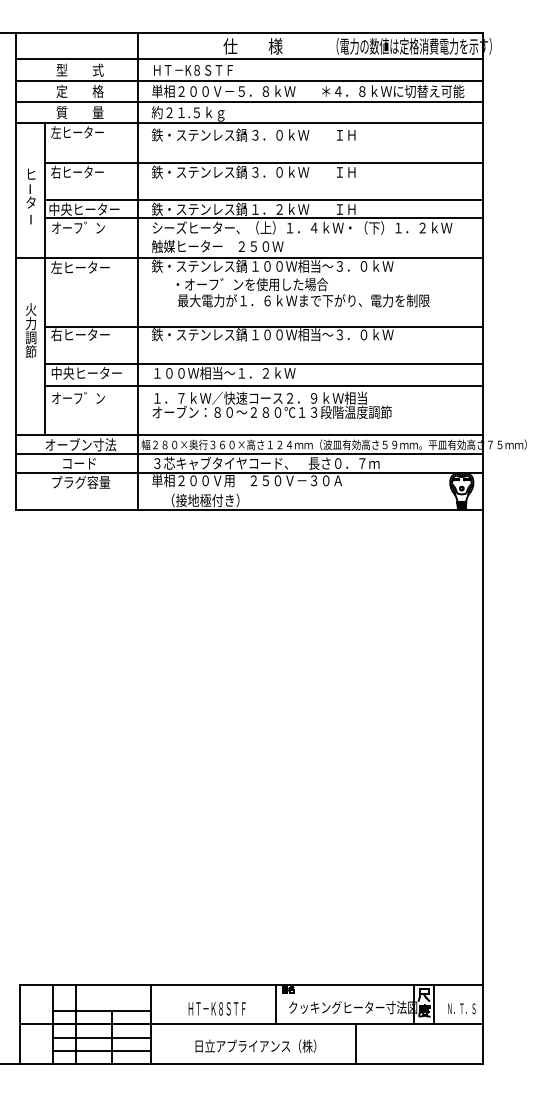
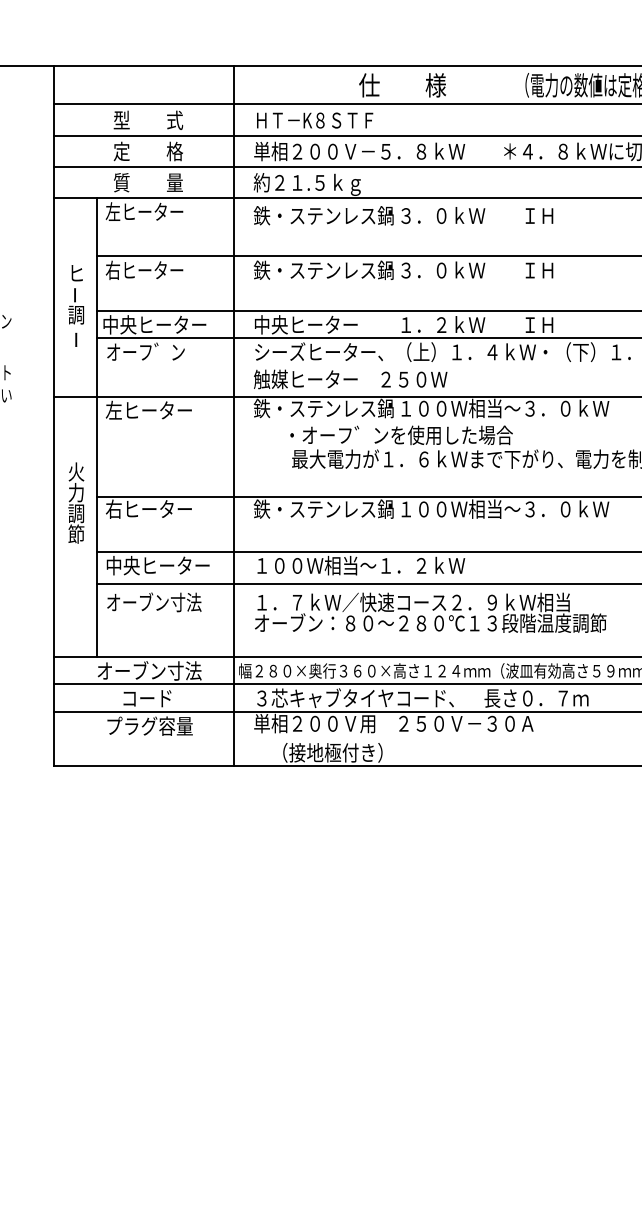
text: (30, 202) -> (75, 314), タ -> 調
text: (198, 208) -> (322, 323), 鉄・ステンレス鍋 -> 中央ヒーター
text: (95, 397) -> (171, 601), オーフ゛ン -> オーブン寸法

